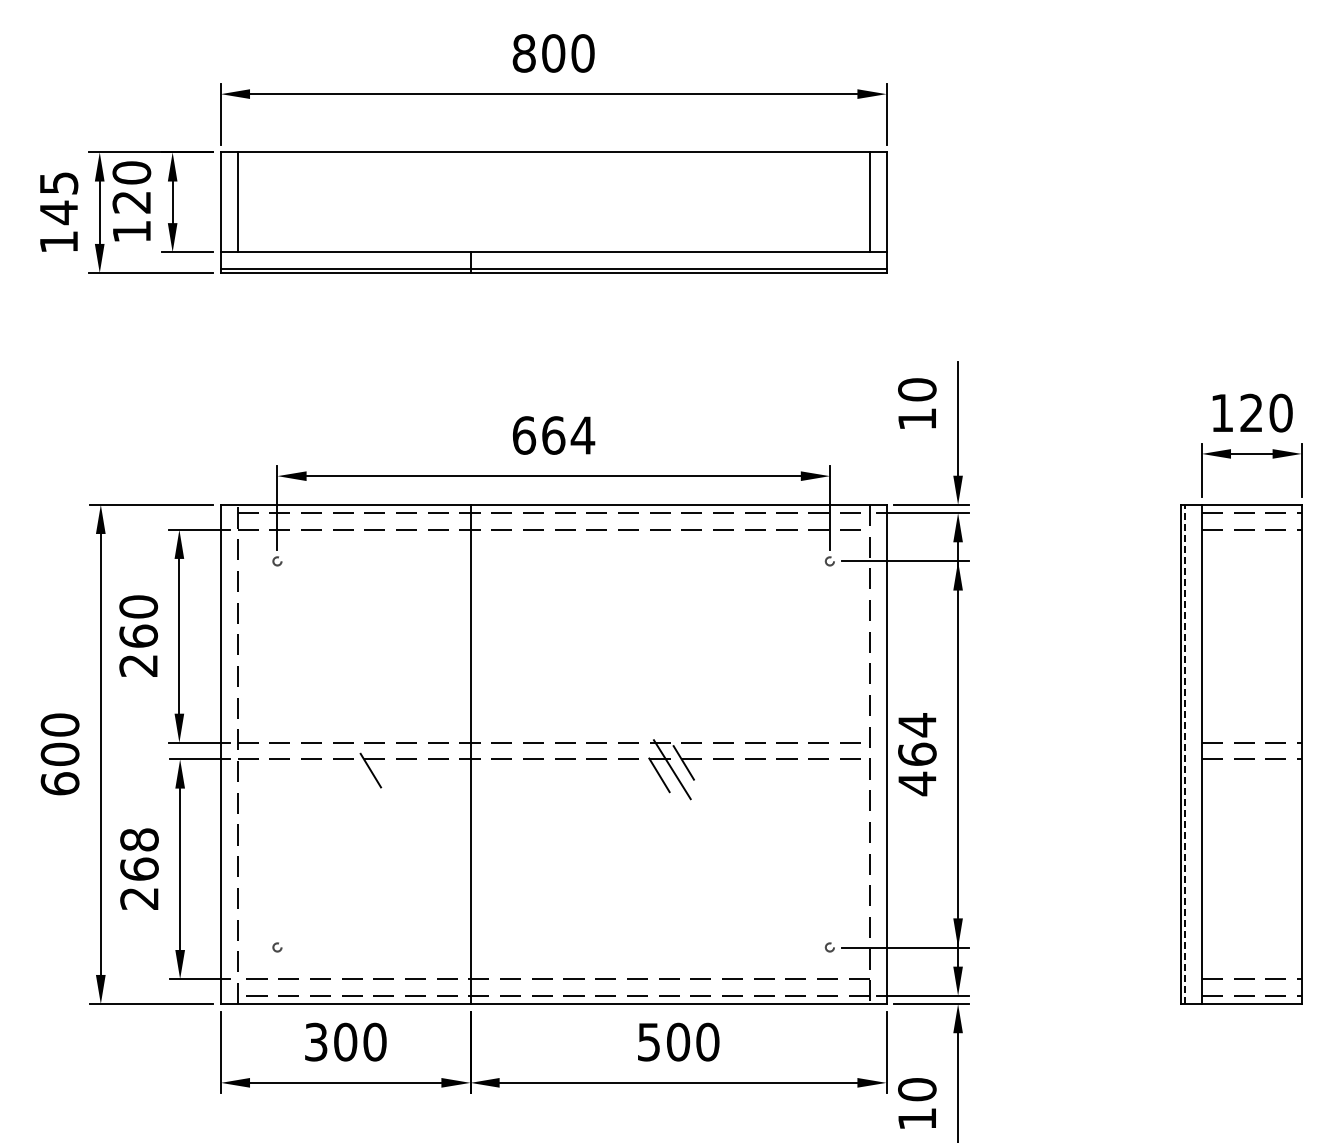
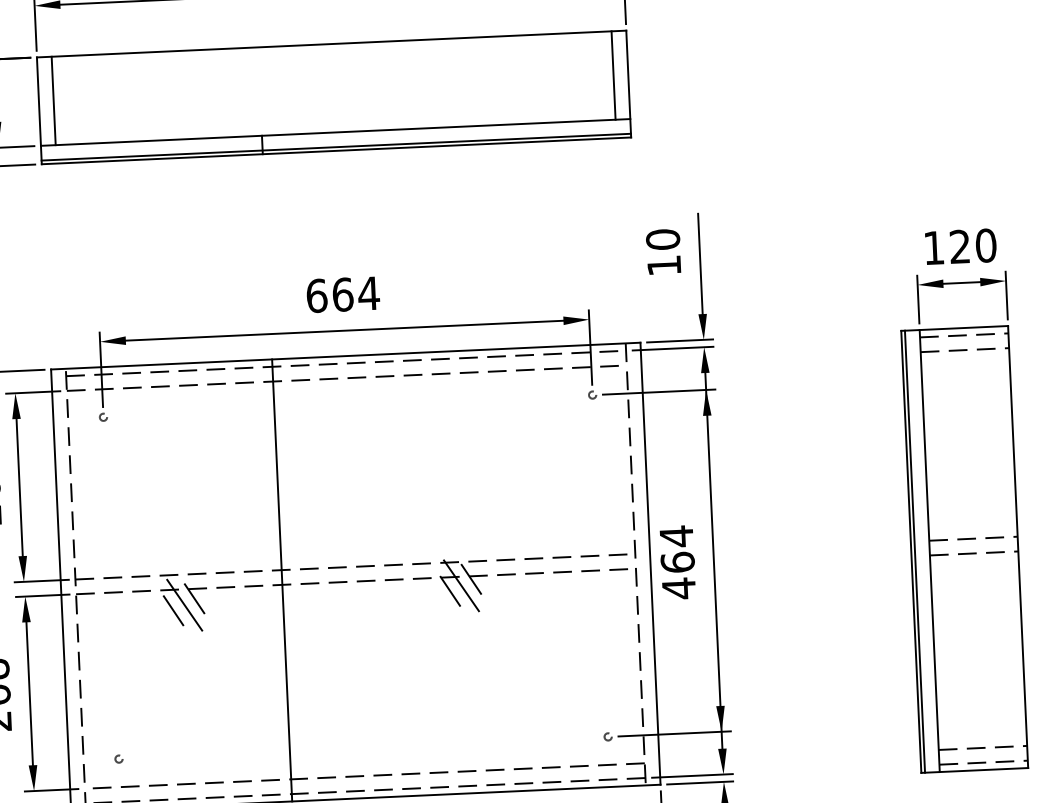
line: (1185, 754) -> (915, 551), dashed -> solid
line: (359, 776) -> (184, 604), added
line: (346, 782) -> (173, 610), added

